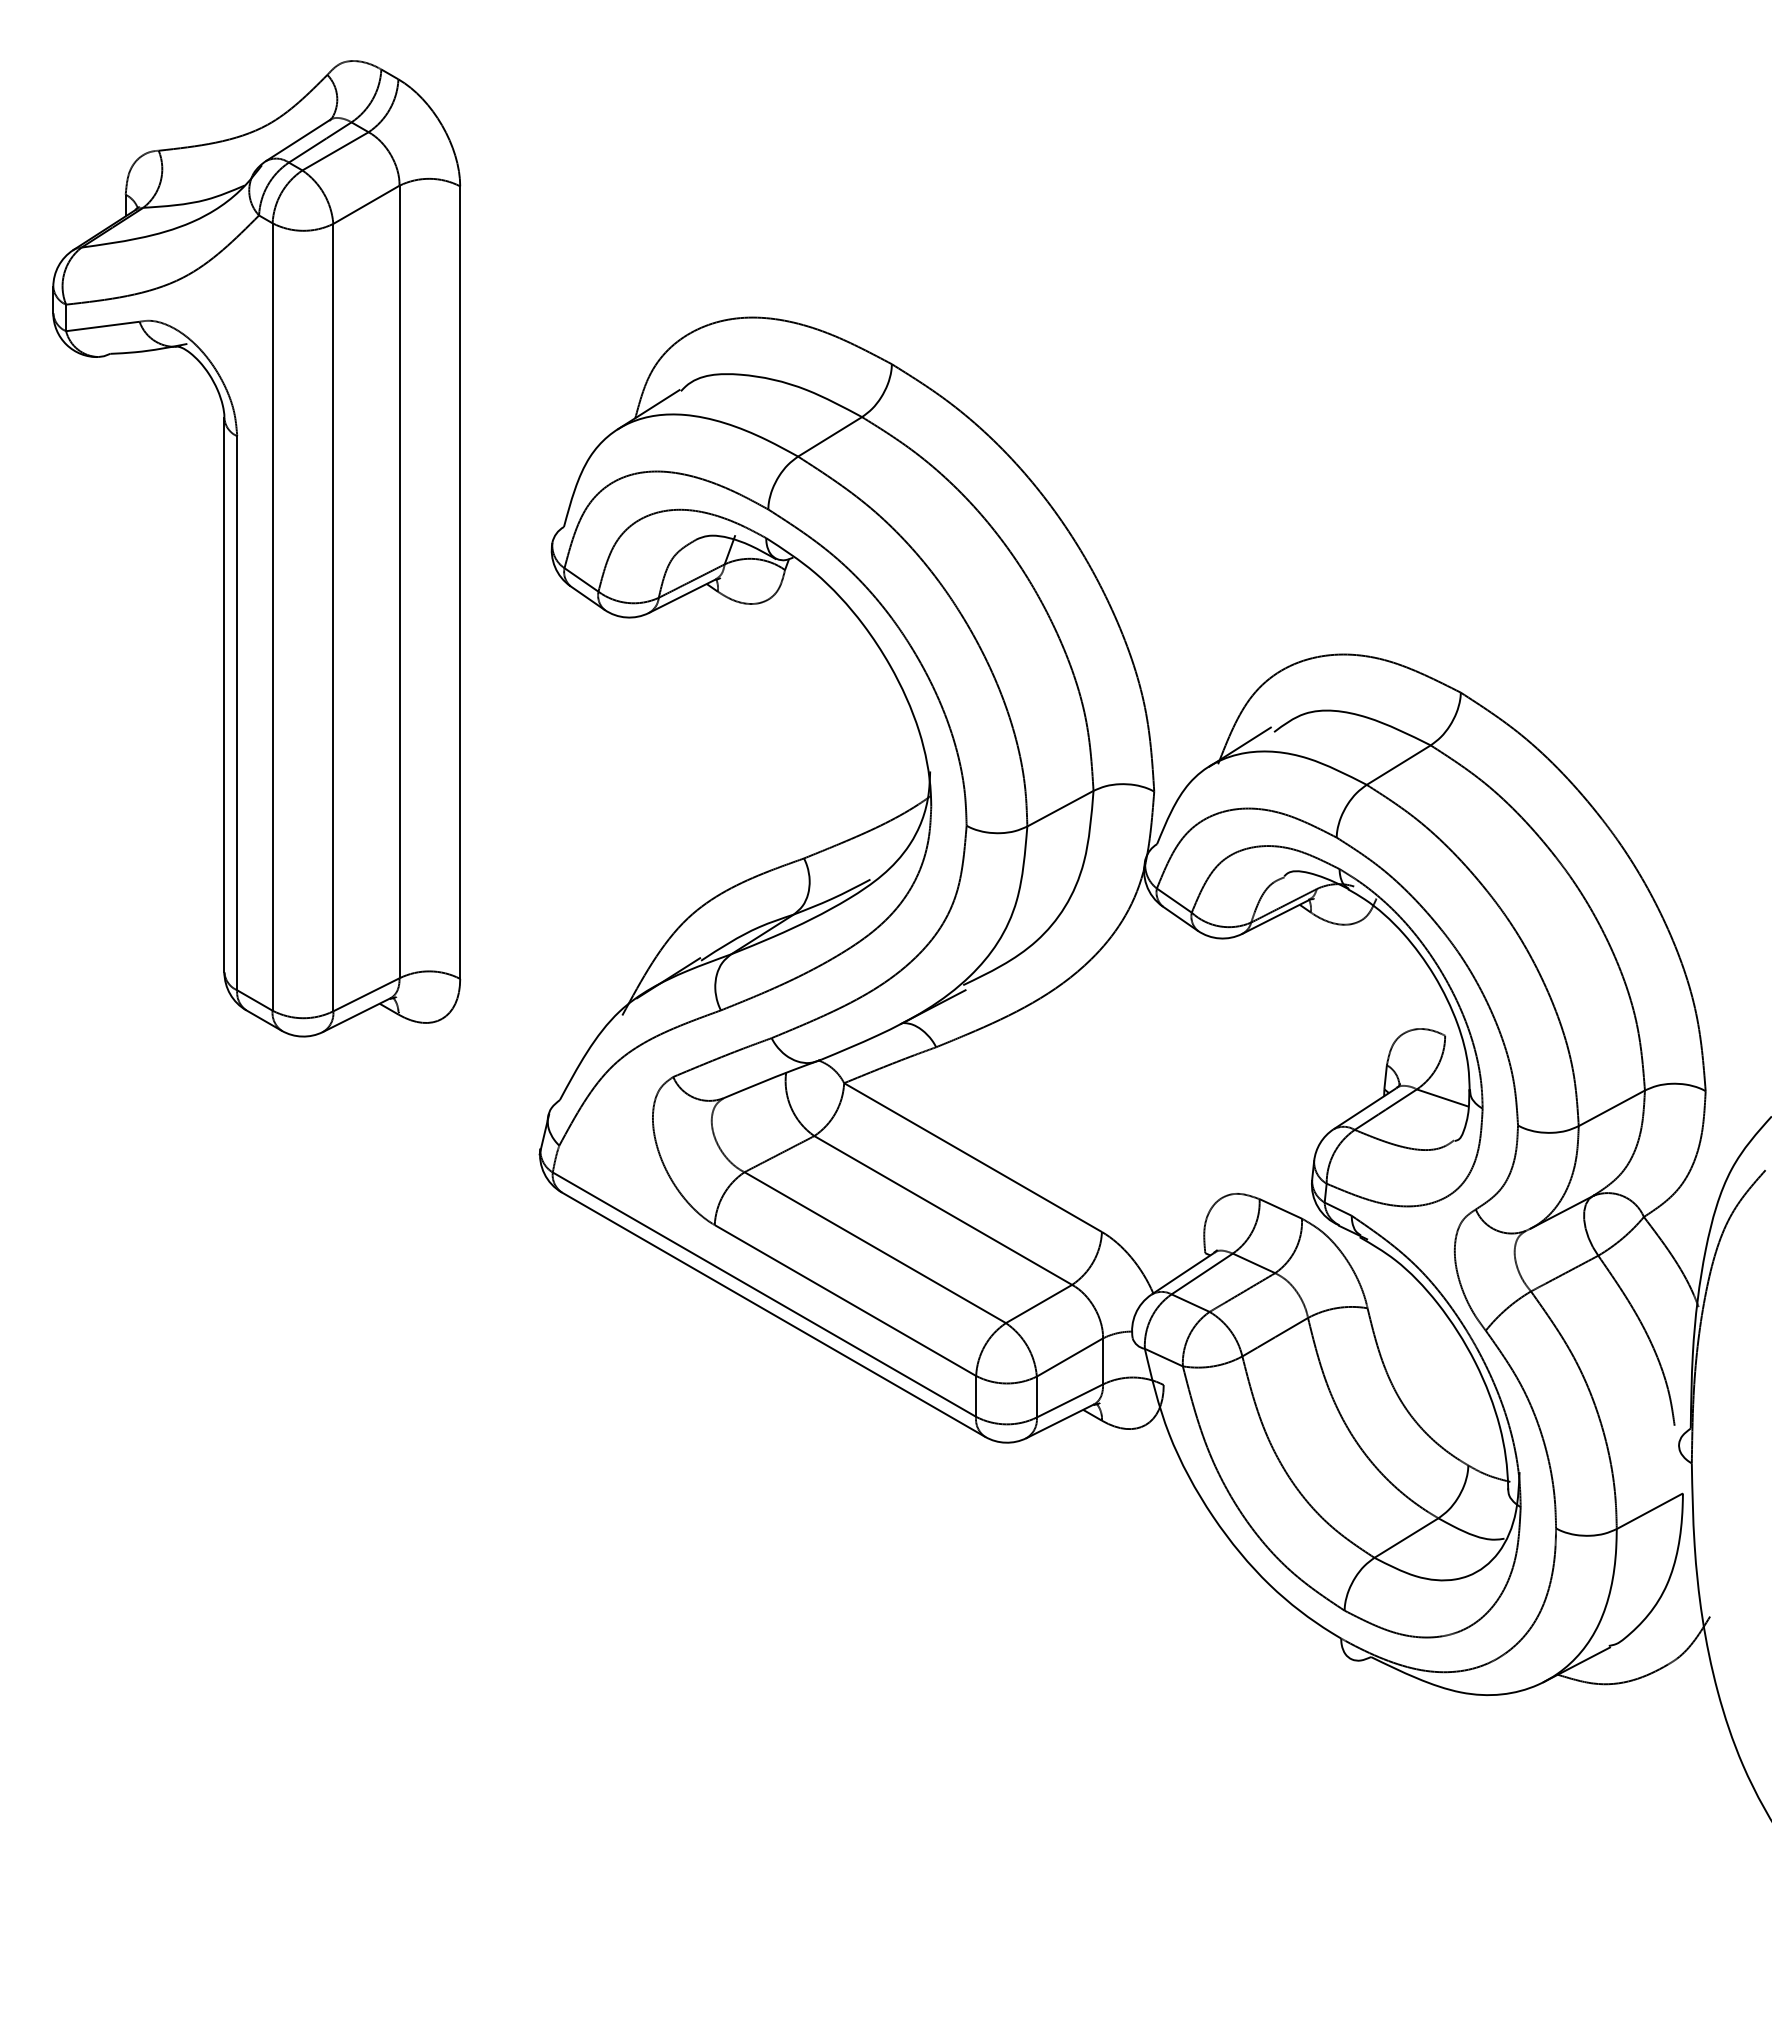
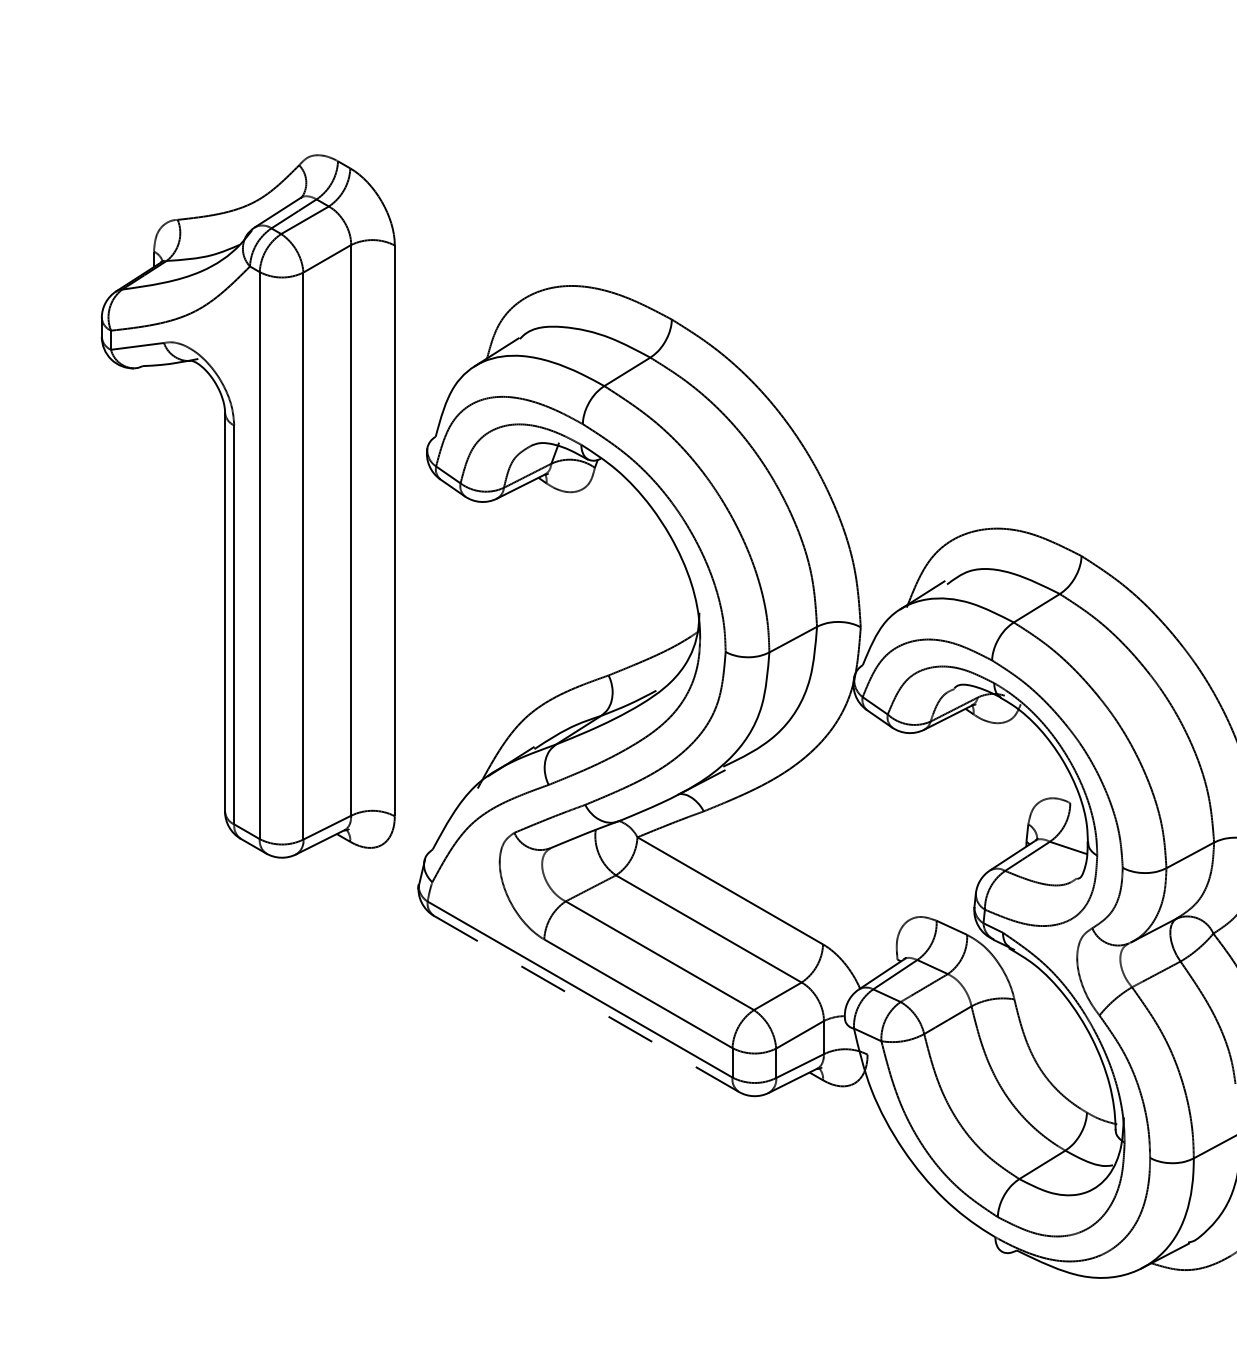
part: (256, 548) -> (248, 506), moved
line: (773, 1314) -> (586, 1003), solid -> dashed

